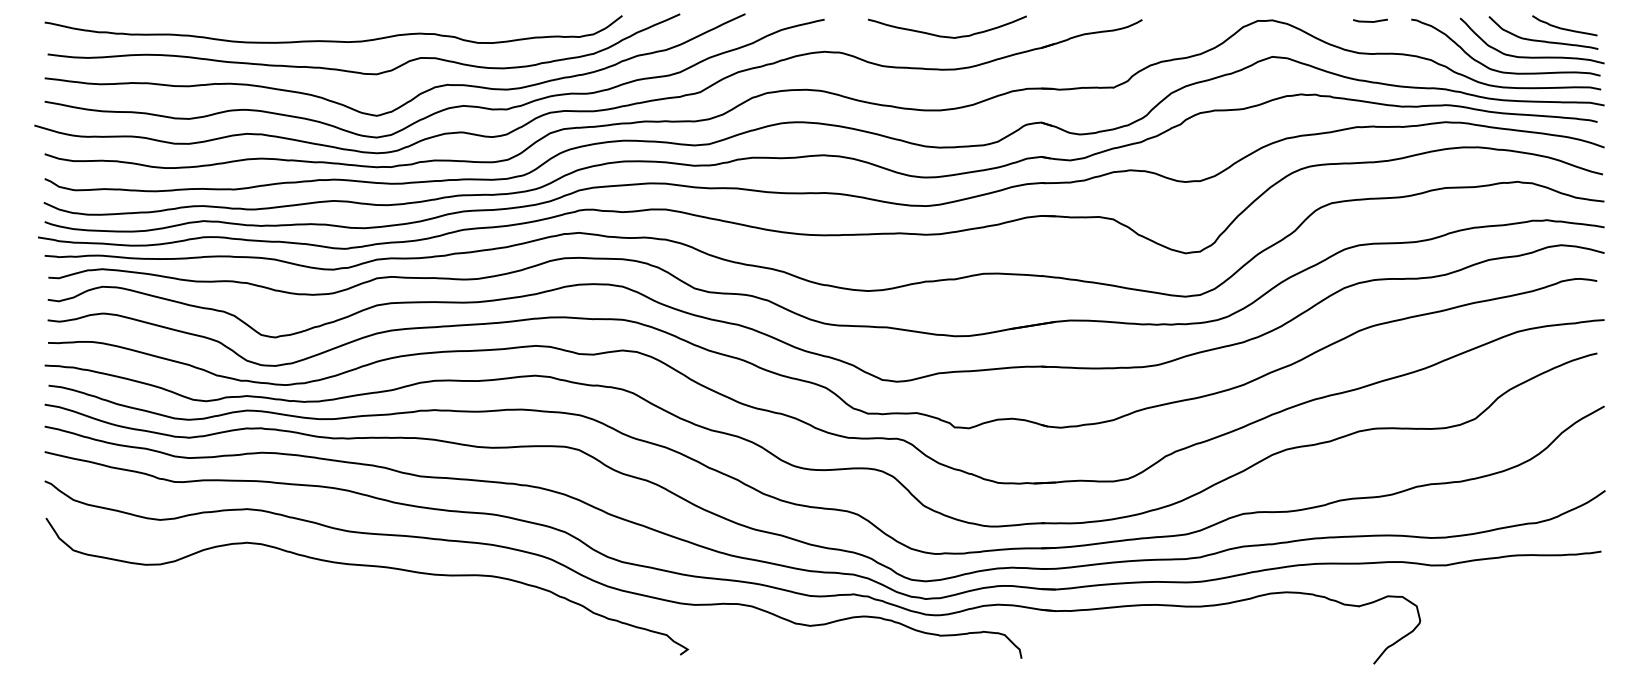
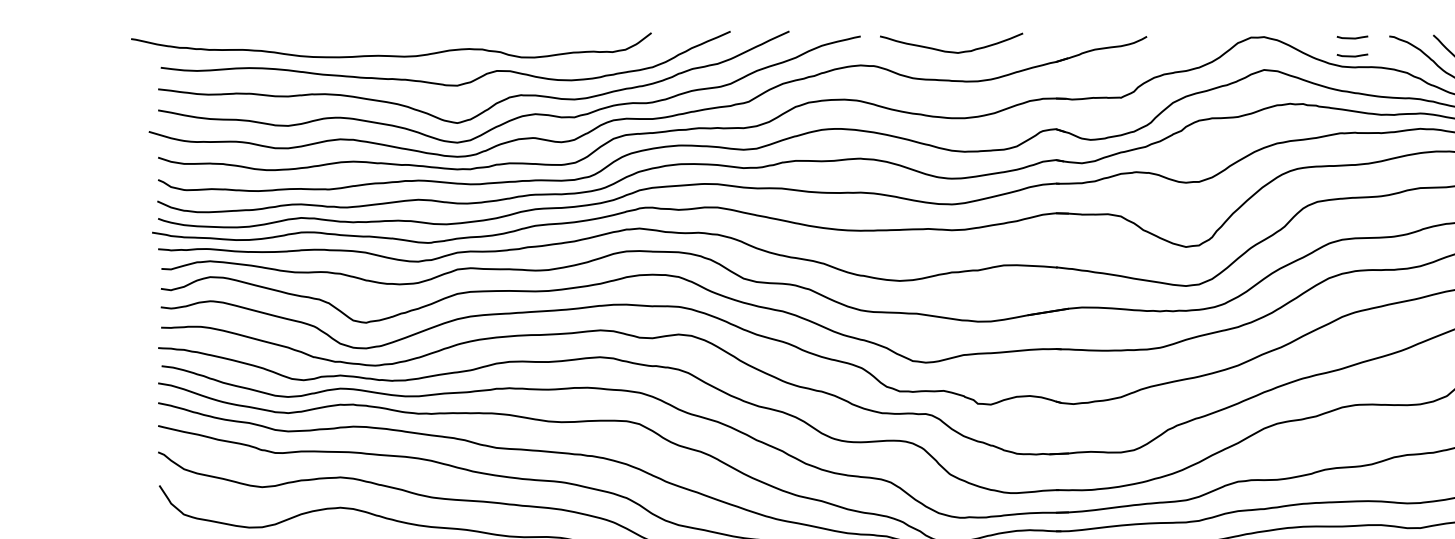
curve: (943, 35) -> (948, 50), moved
curve: (333, 40) -> (391, 55), moved
line: (1370, 41) -> (1352, 56), added

